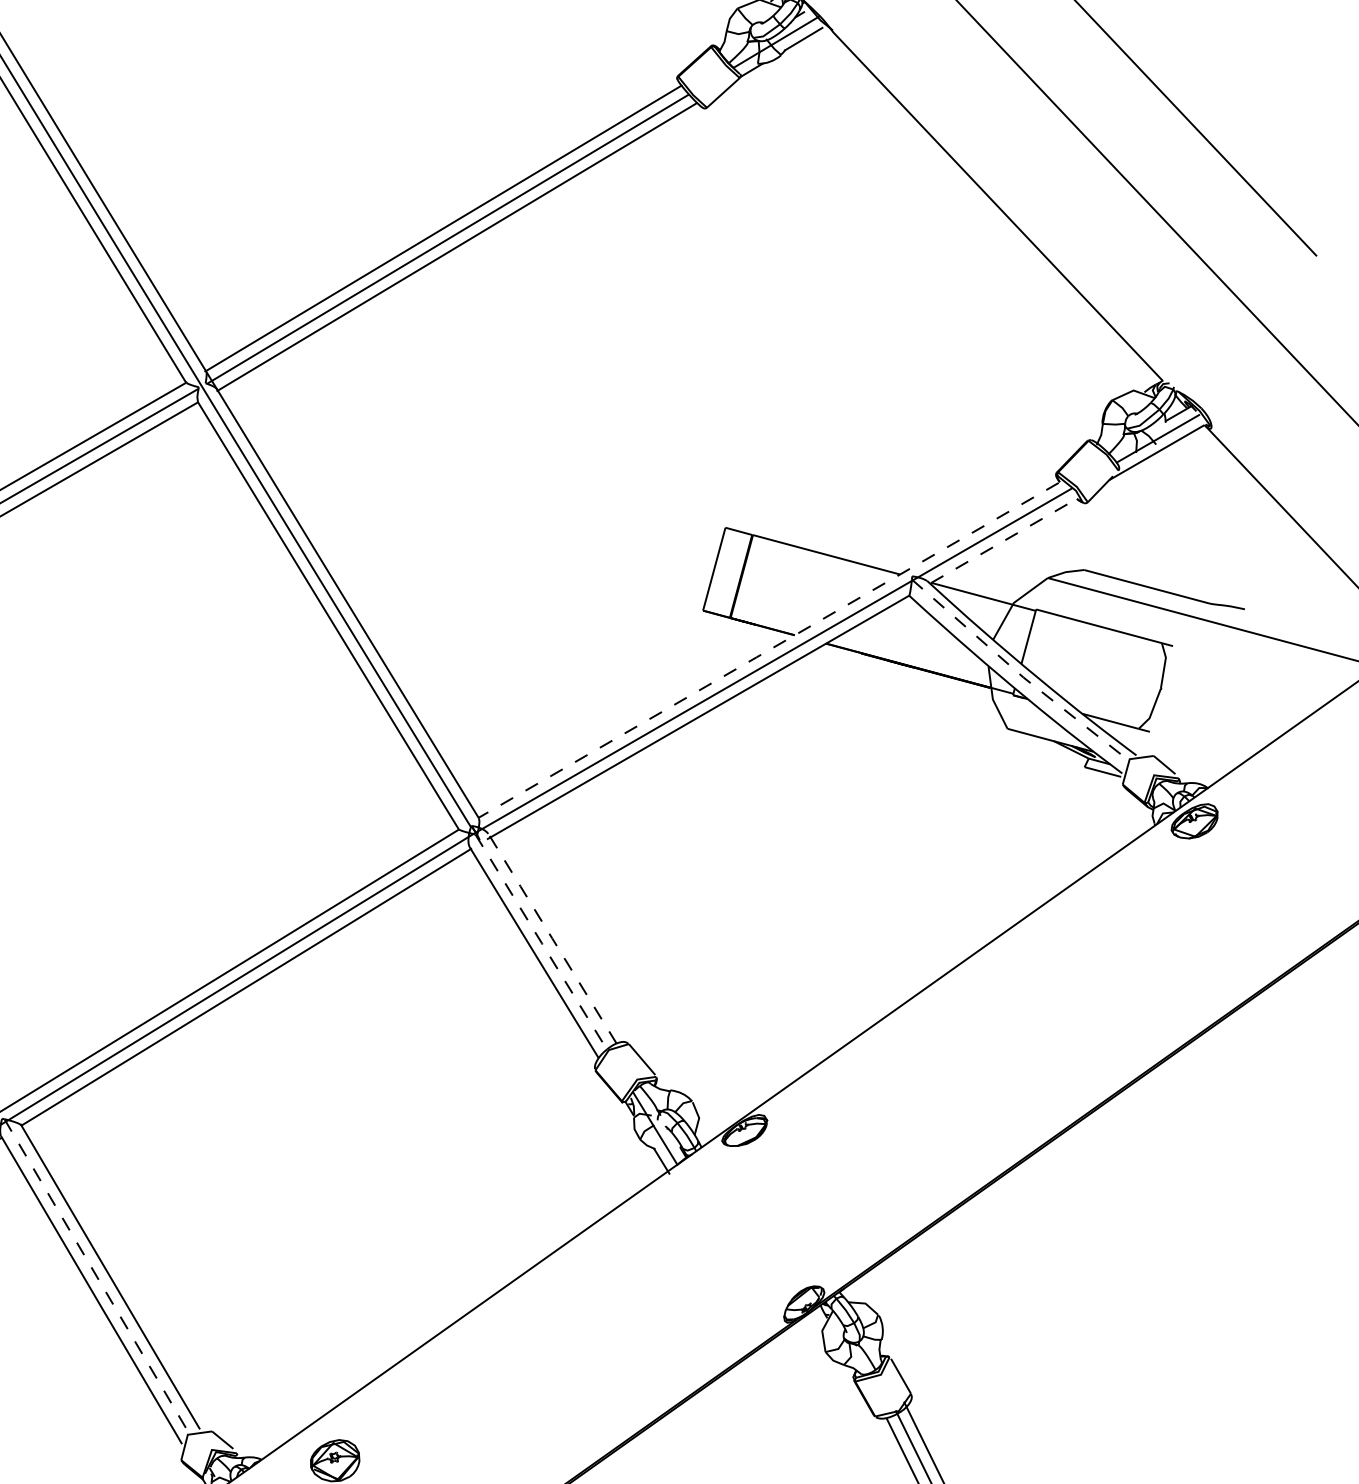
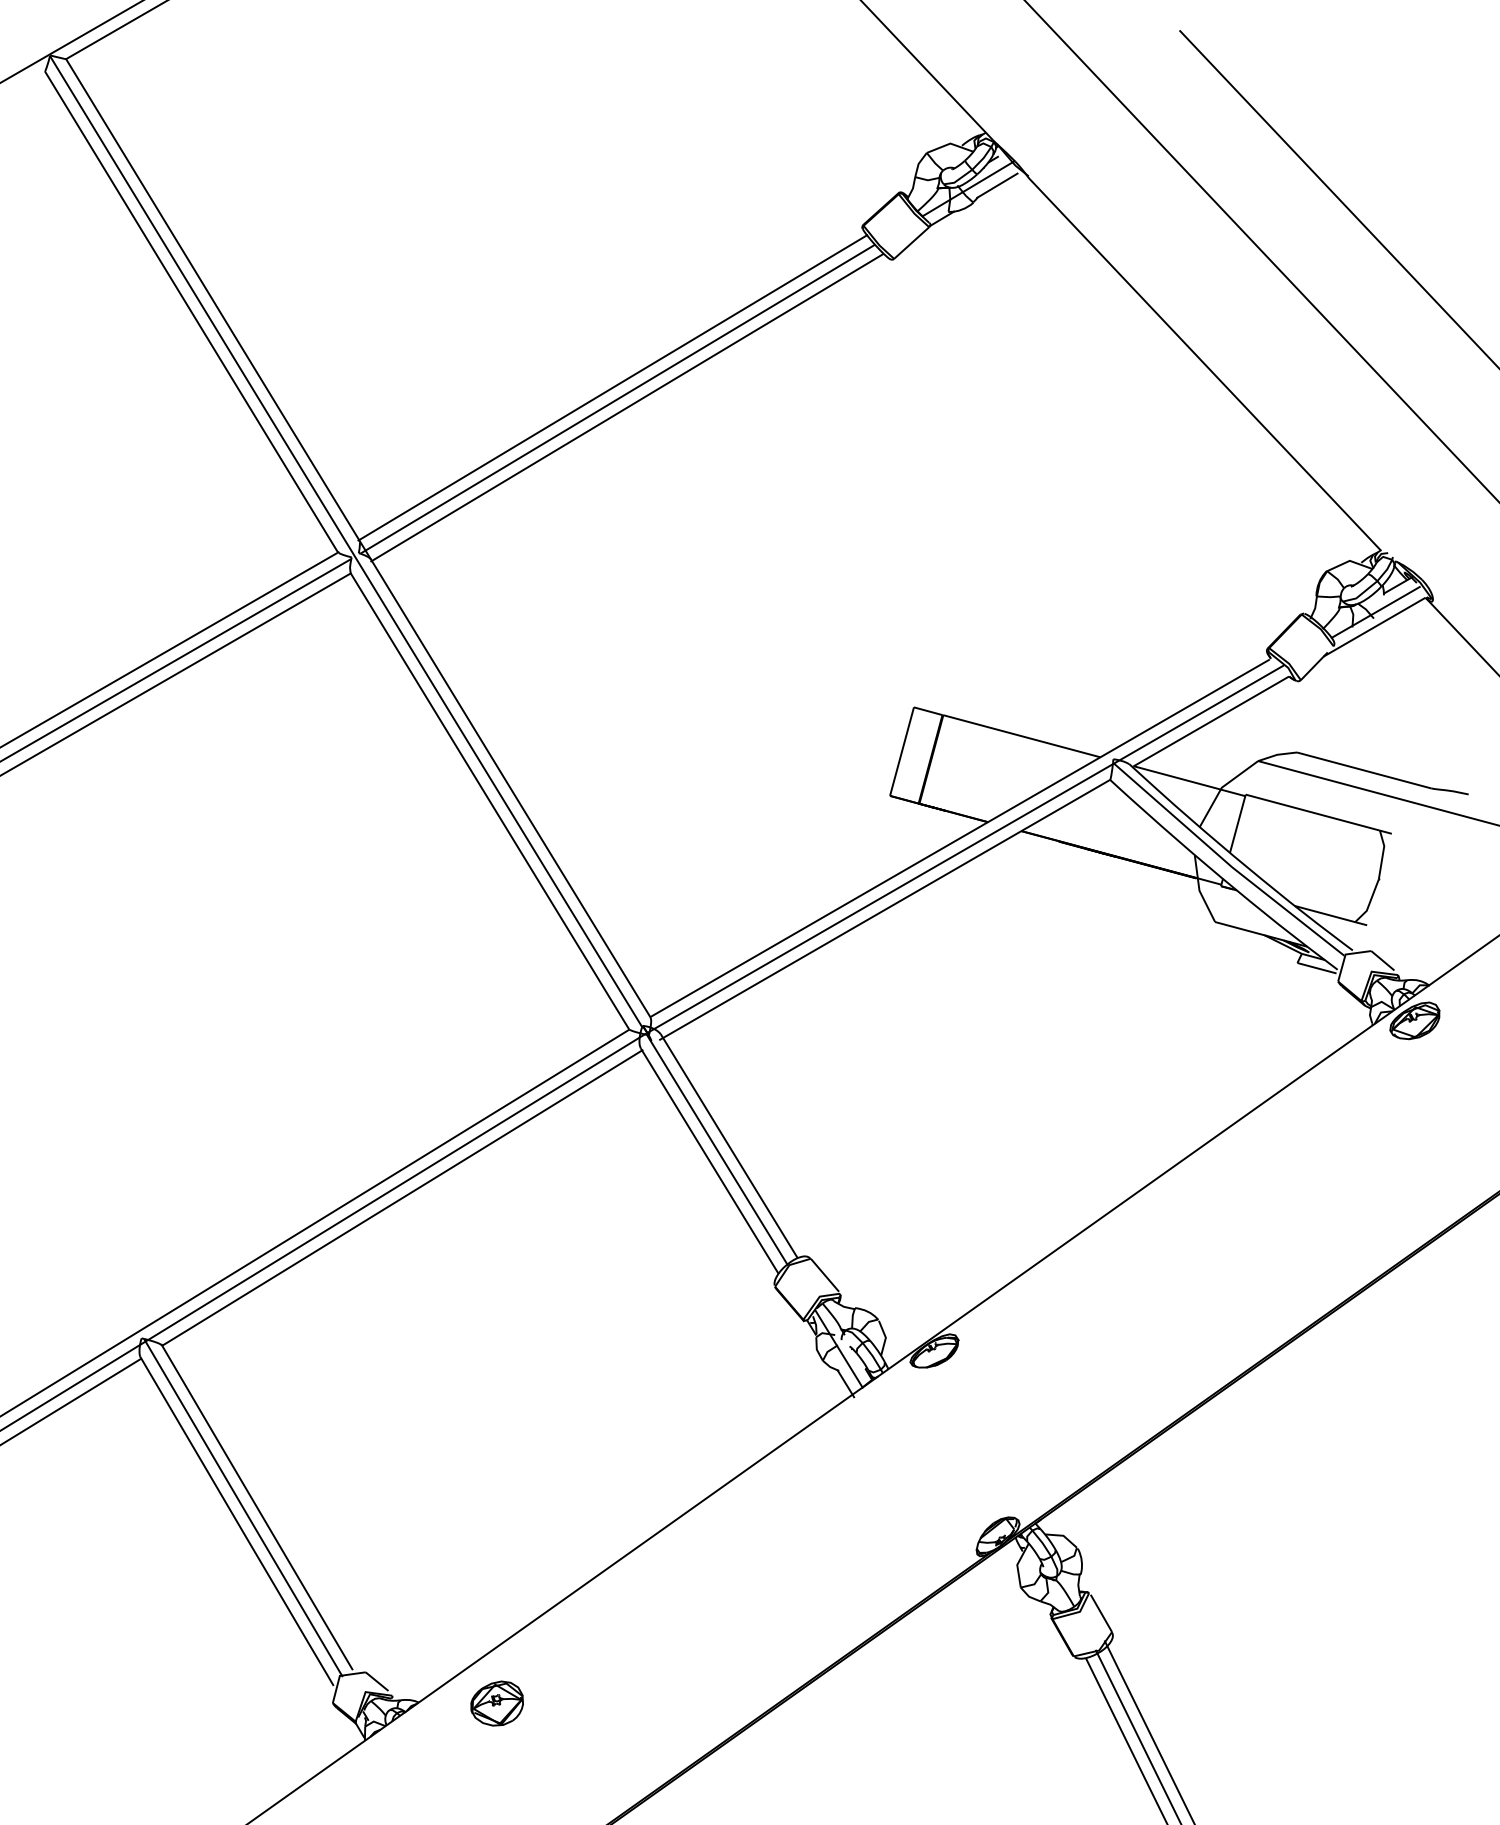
line: (1003, 540) -> (1210, 721), dashed -> solid
line: (768, 650) -> (959, 838), dashed -> solid
line: (1018, 673) -> (1226, 862), dashed -> solid
line: (552, 938) -> (729, 1146), dashed -> solid
line: (541, 942) -> (717, 1150), dashed -> solid
line: (97, 1278) -> (243, 1508), dashed -> solid

